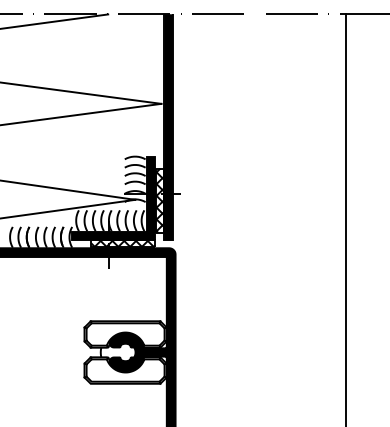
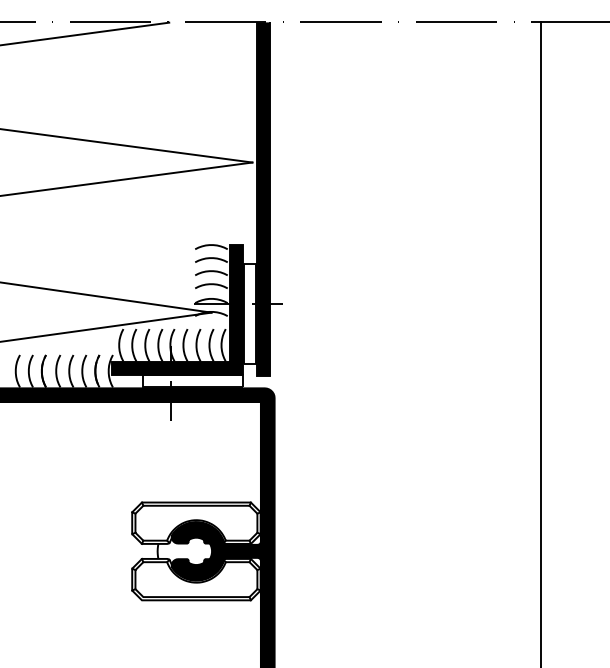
hatch: (159, 200) -> (249, 313), removed
hatch: (123, 243) -> (193, 380), removed

